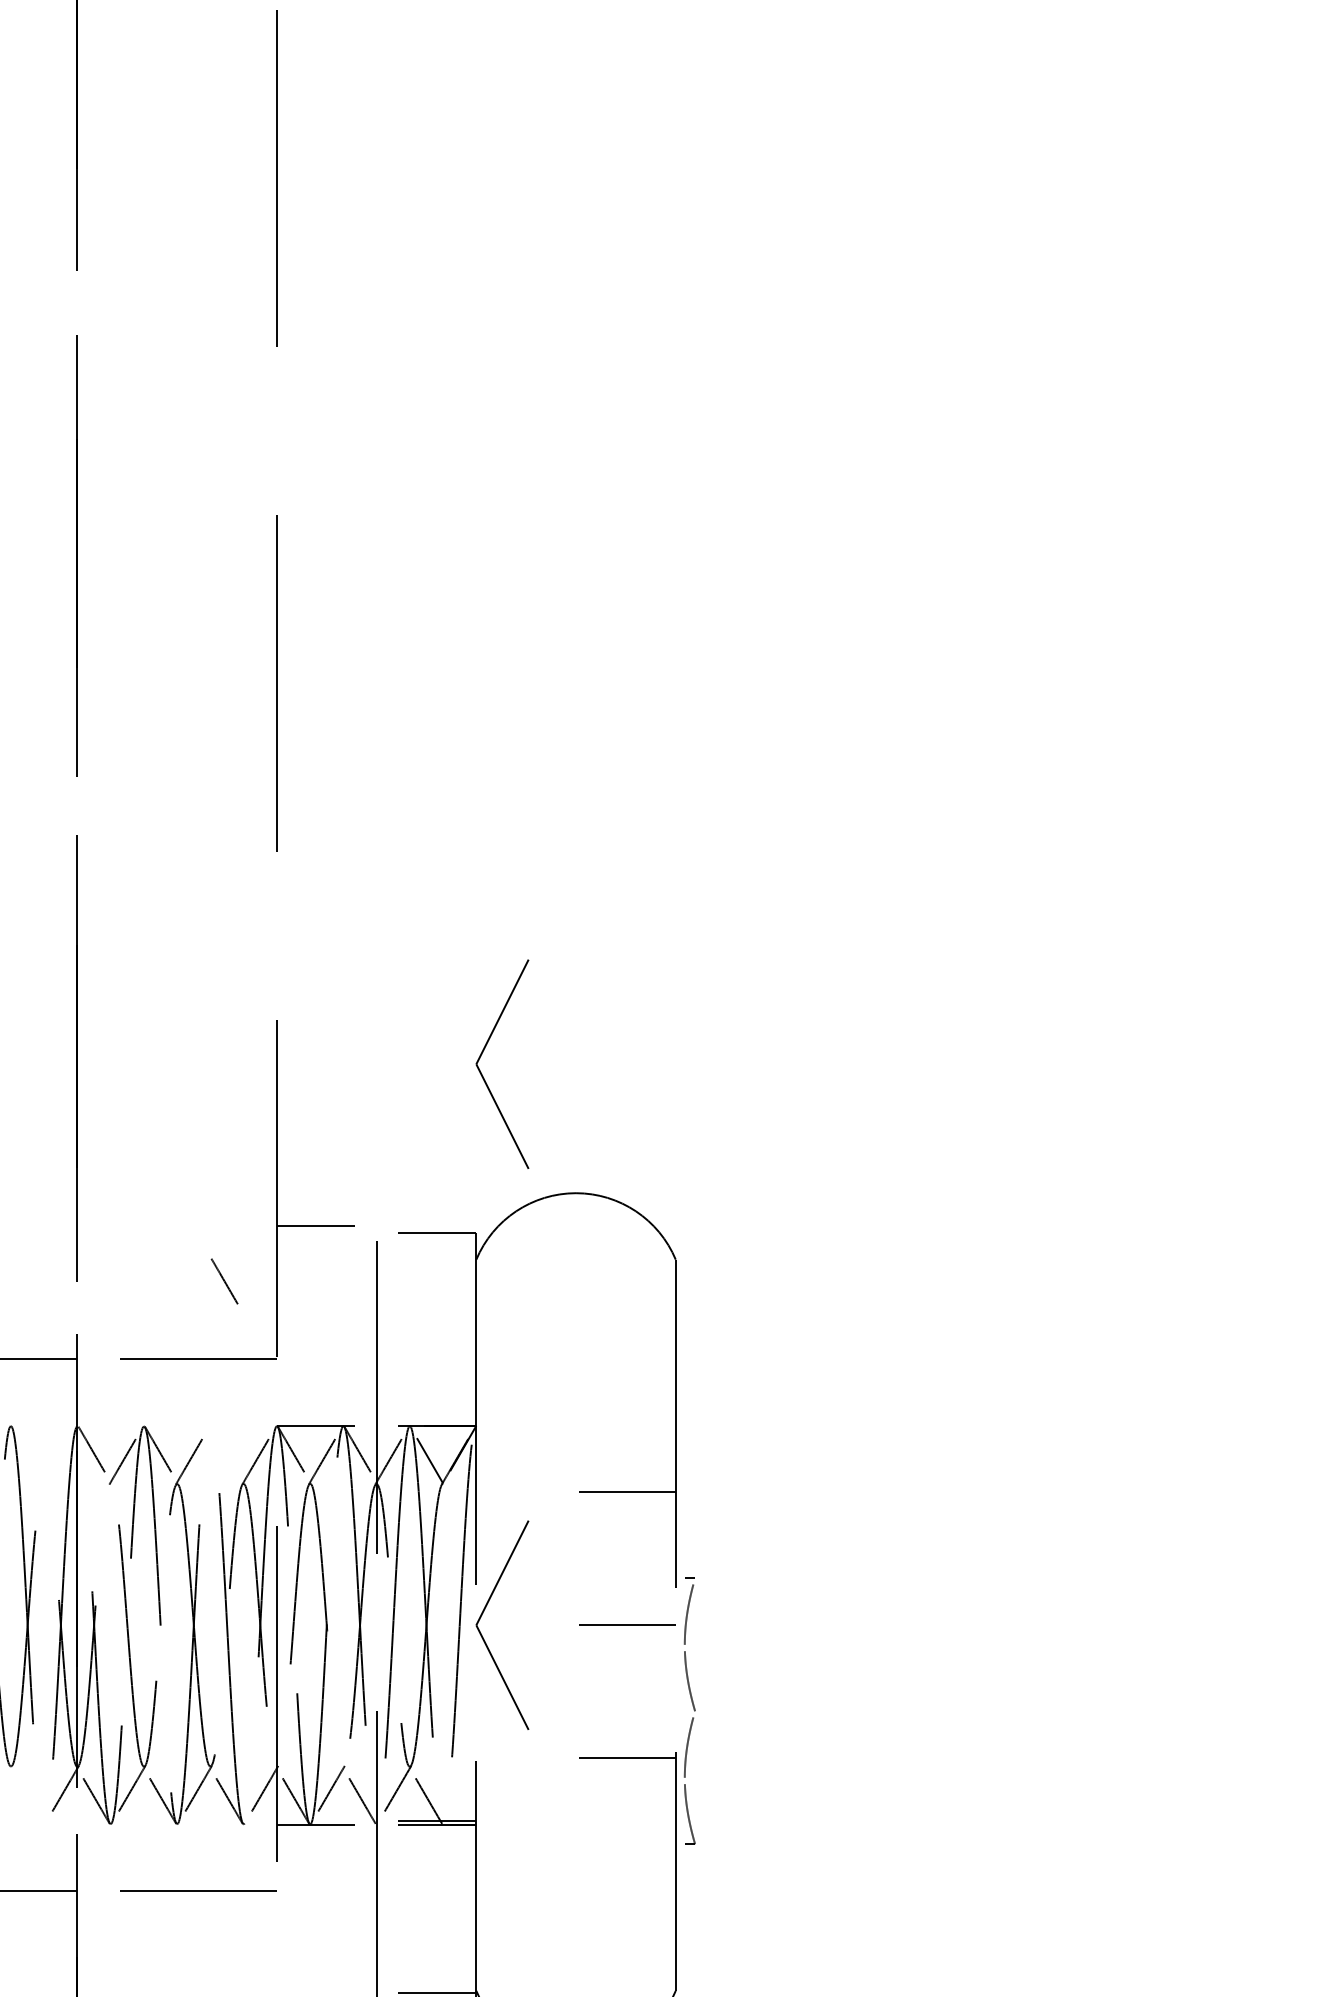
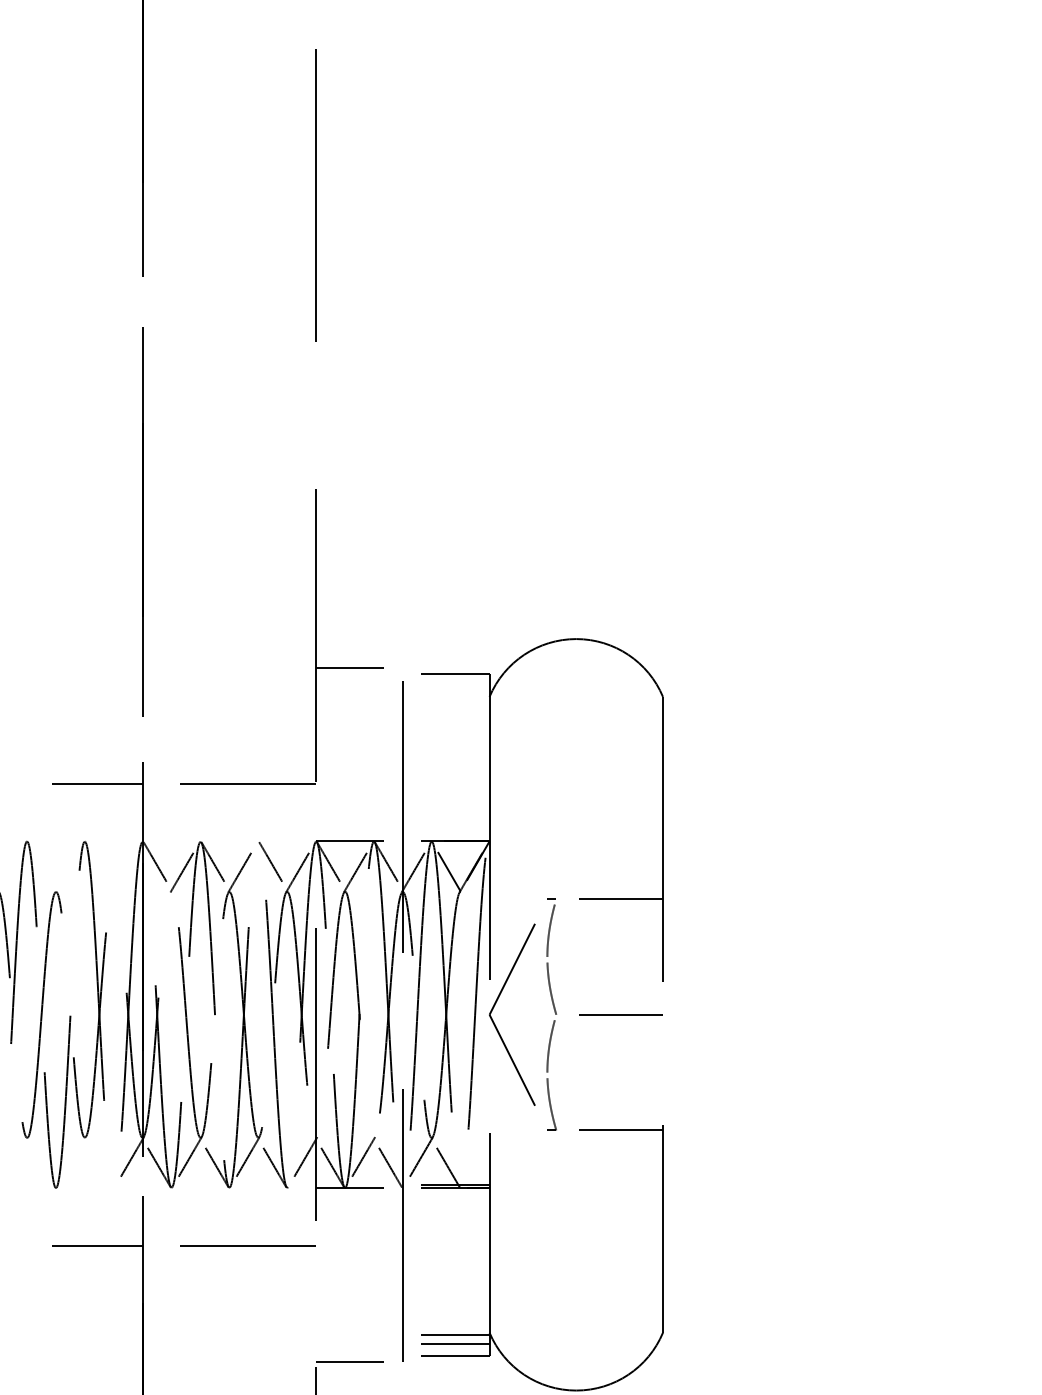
part: (482, 1054) -> (494, 518), removed
line: (224, 1281) -> (270, 861), moved
part: (689, 1710) -> (551, 1014), moved

